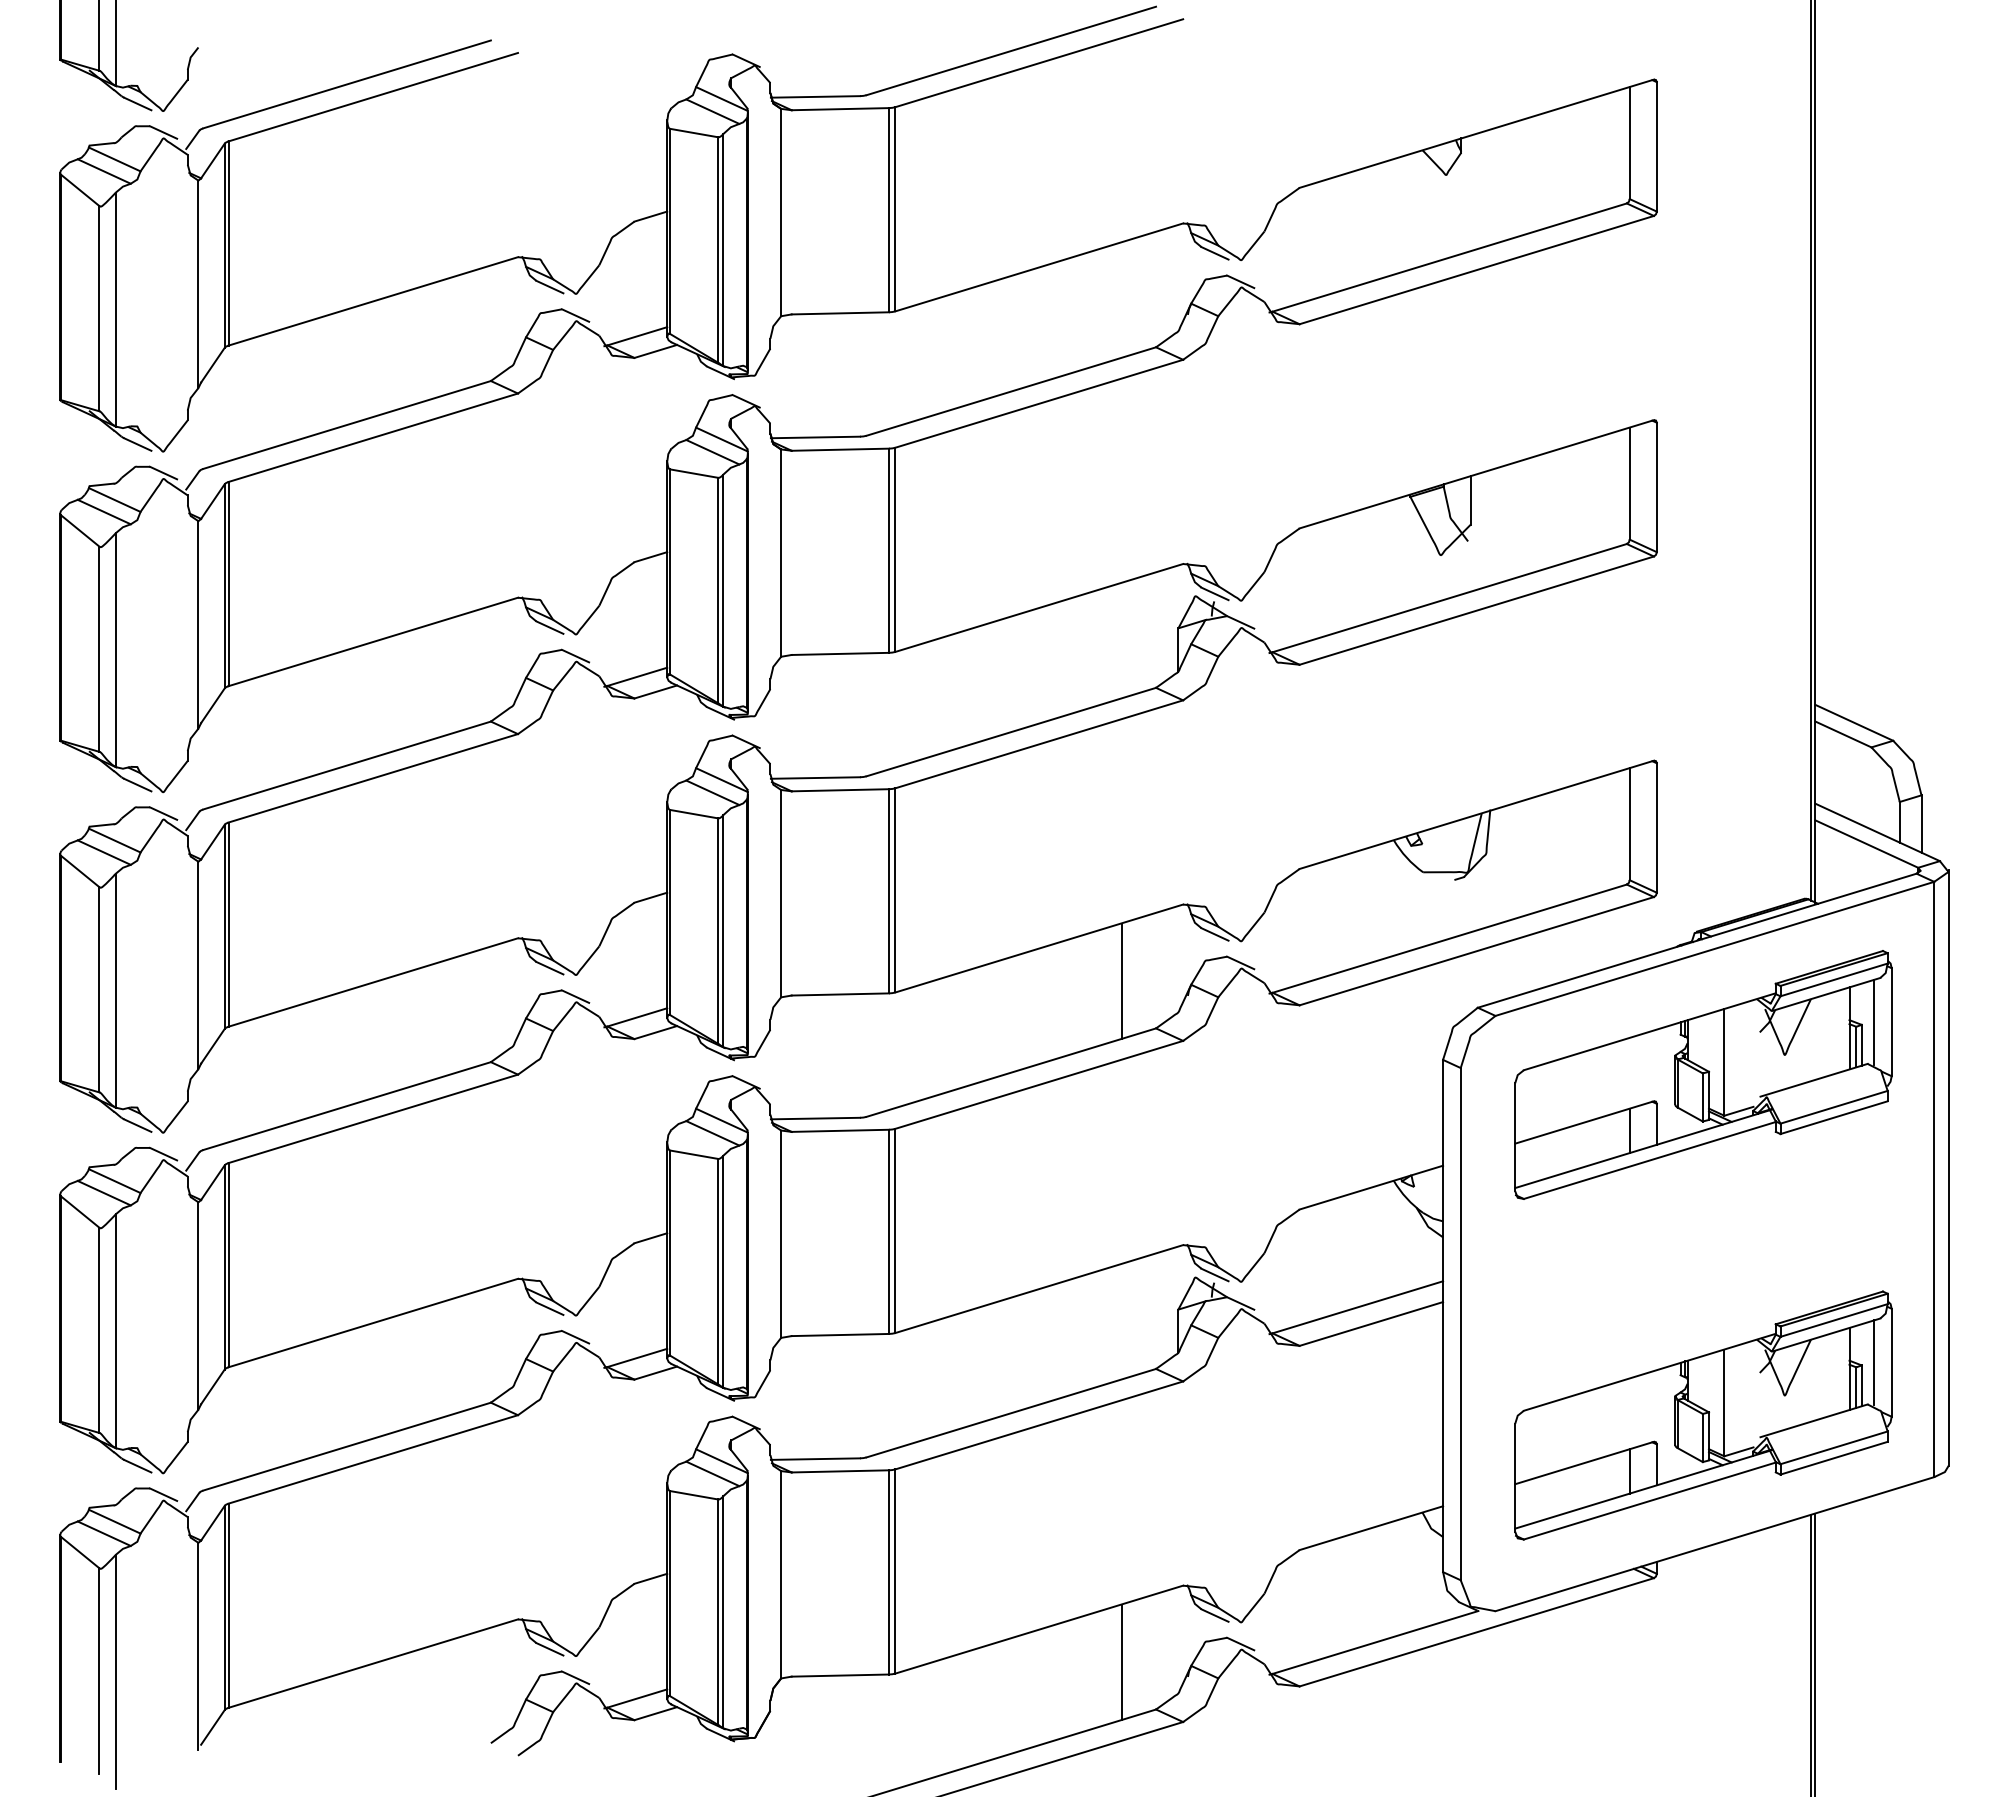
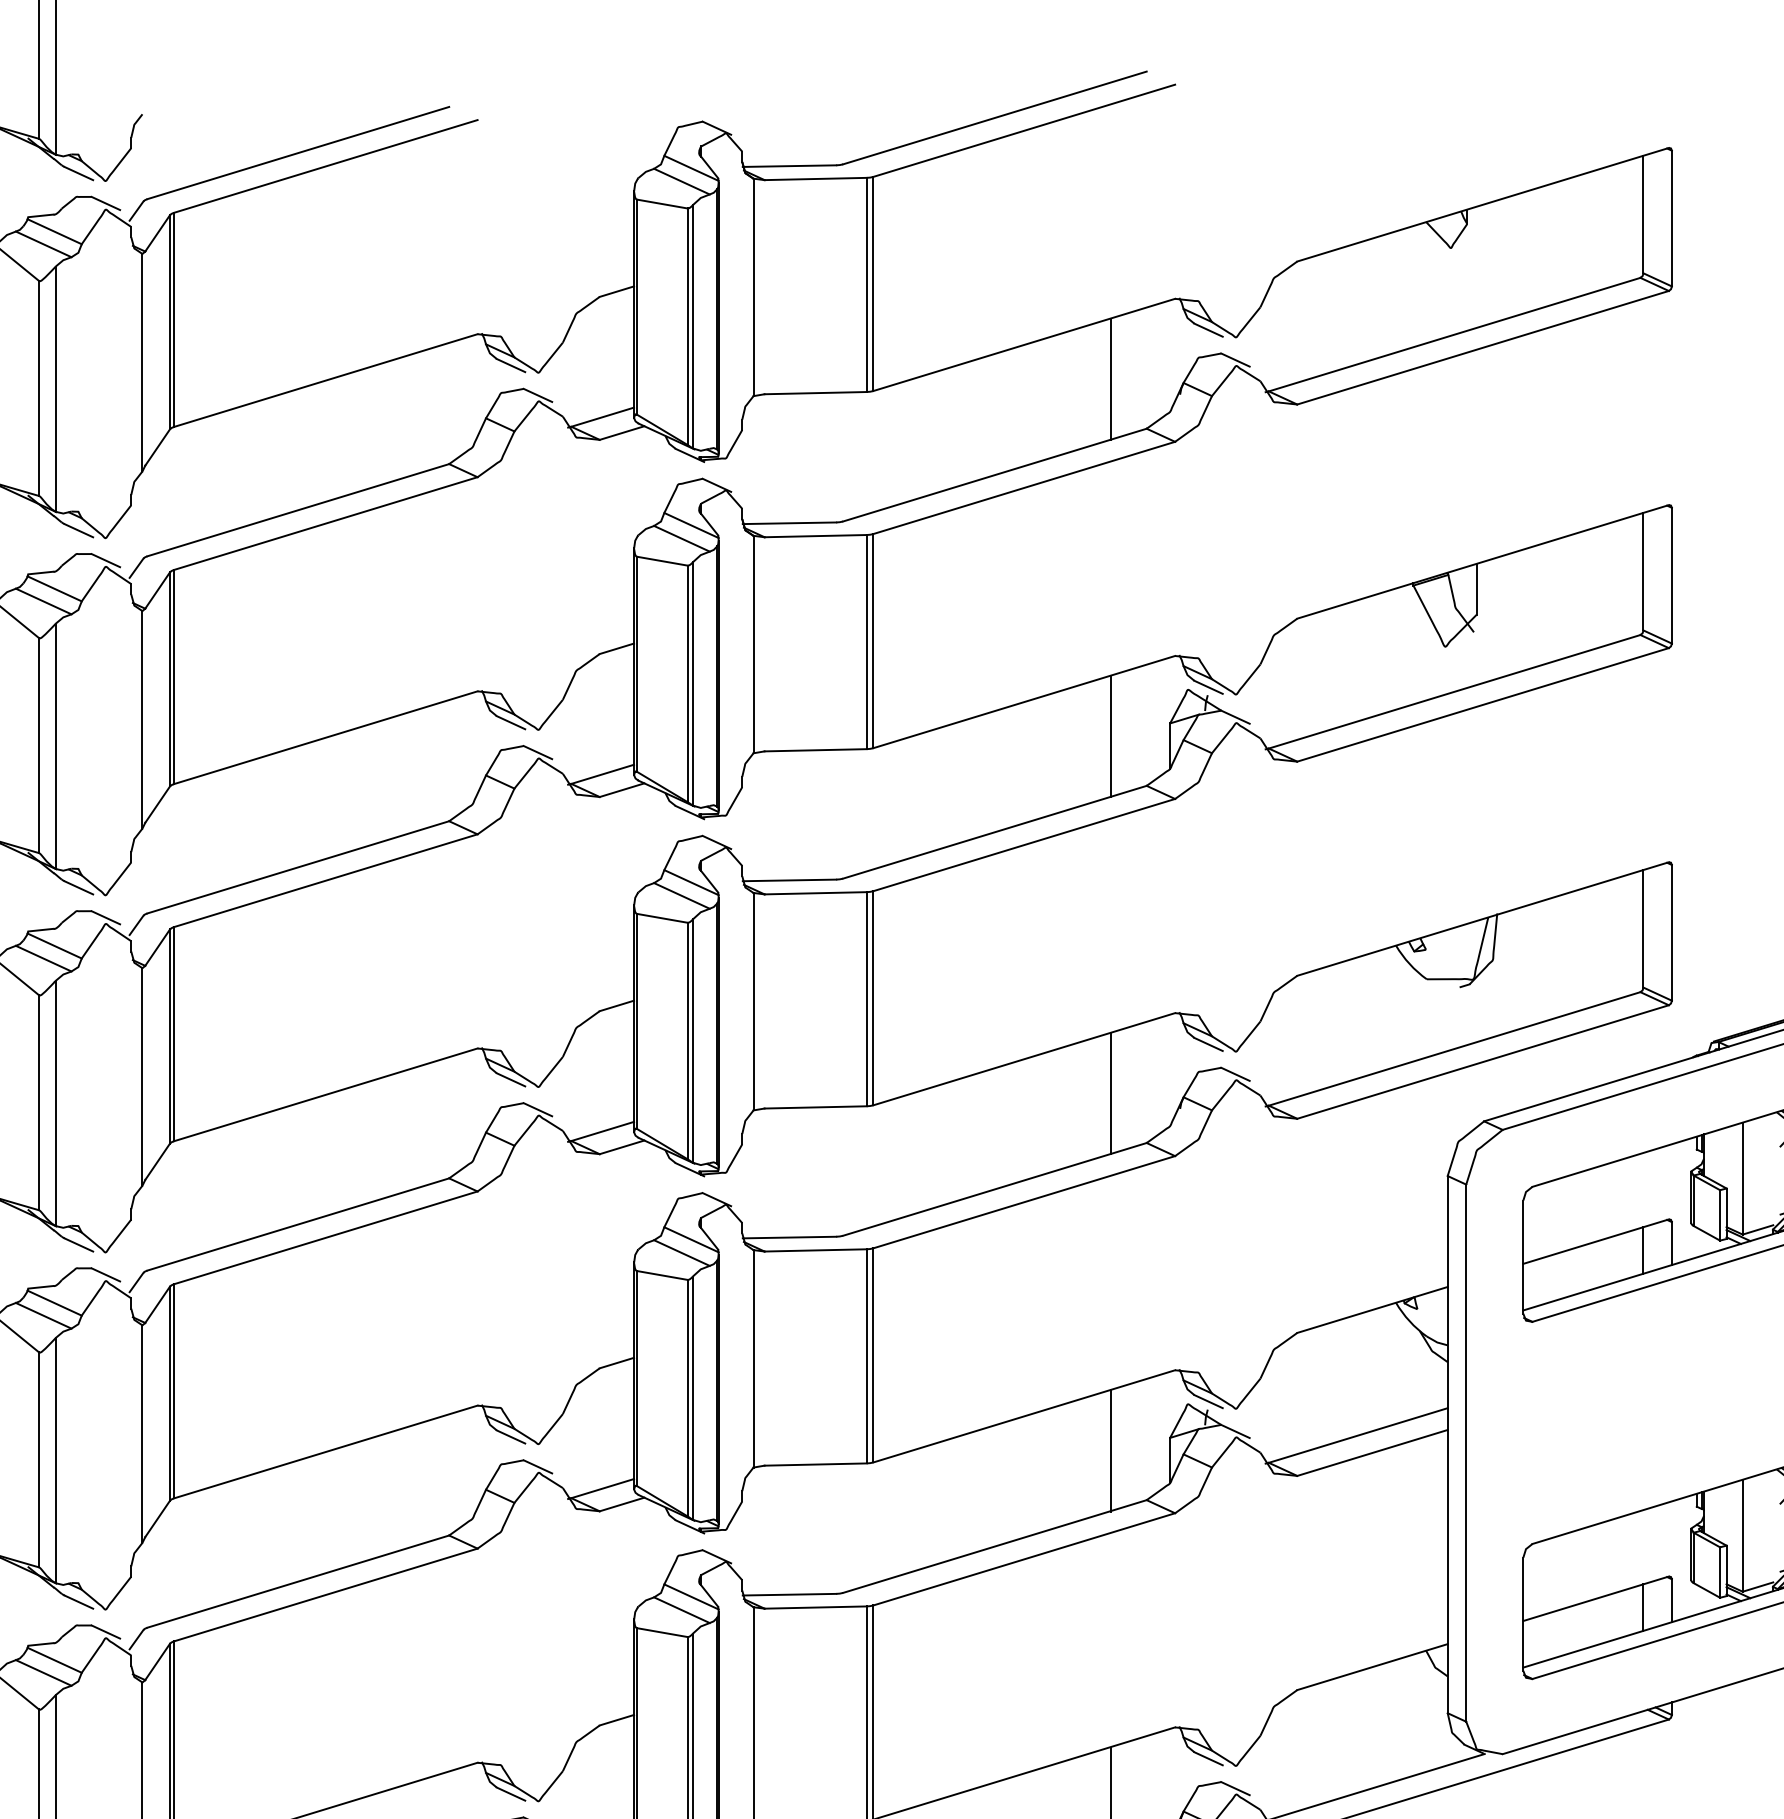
line: (1121, 300) -> (1110, 379), added
line: (1121, 640) -> (1110, 736), added
line: (1121, 1321) -> (1110, 1450), added

